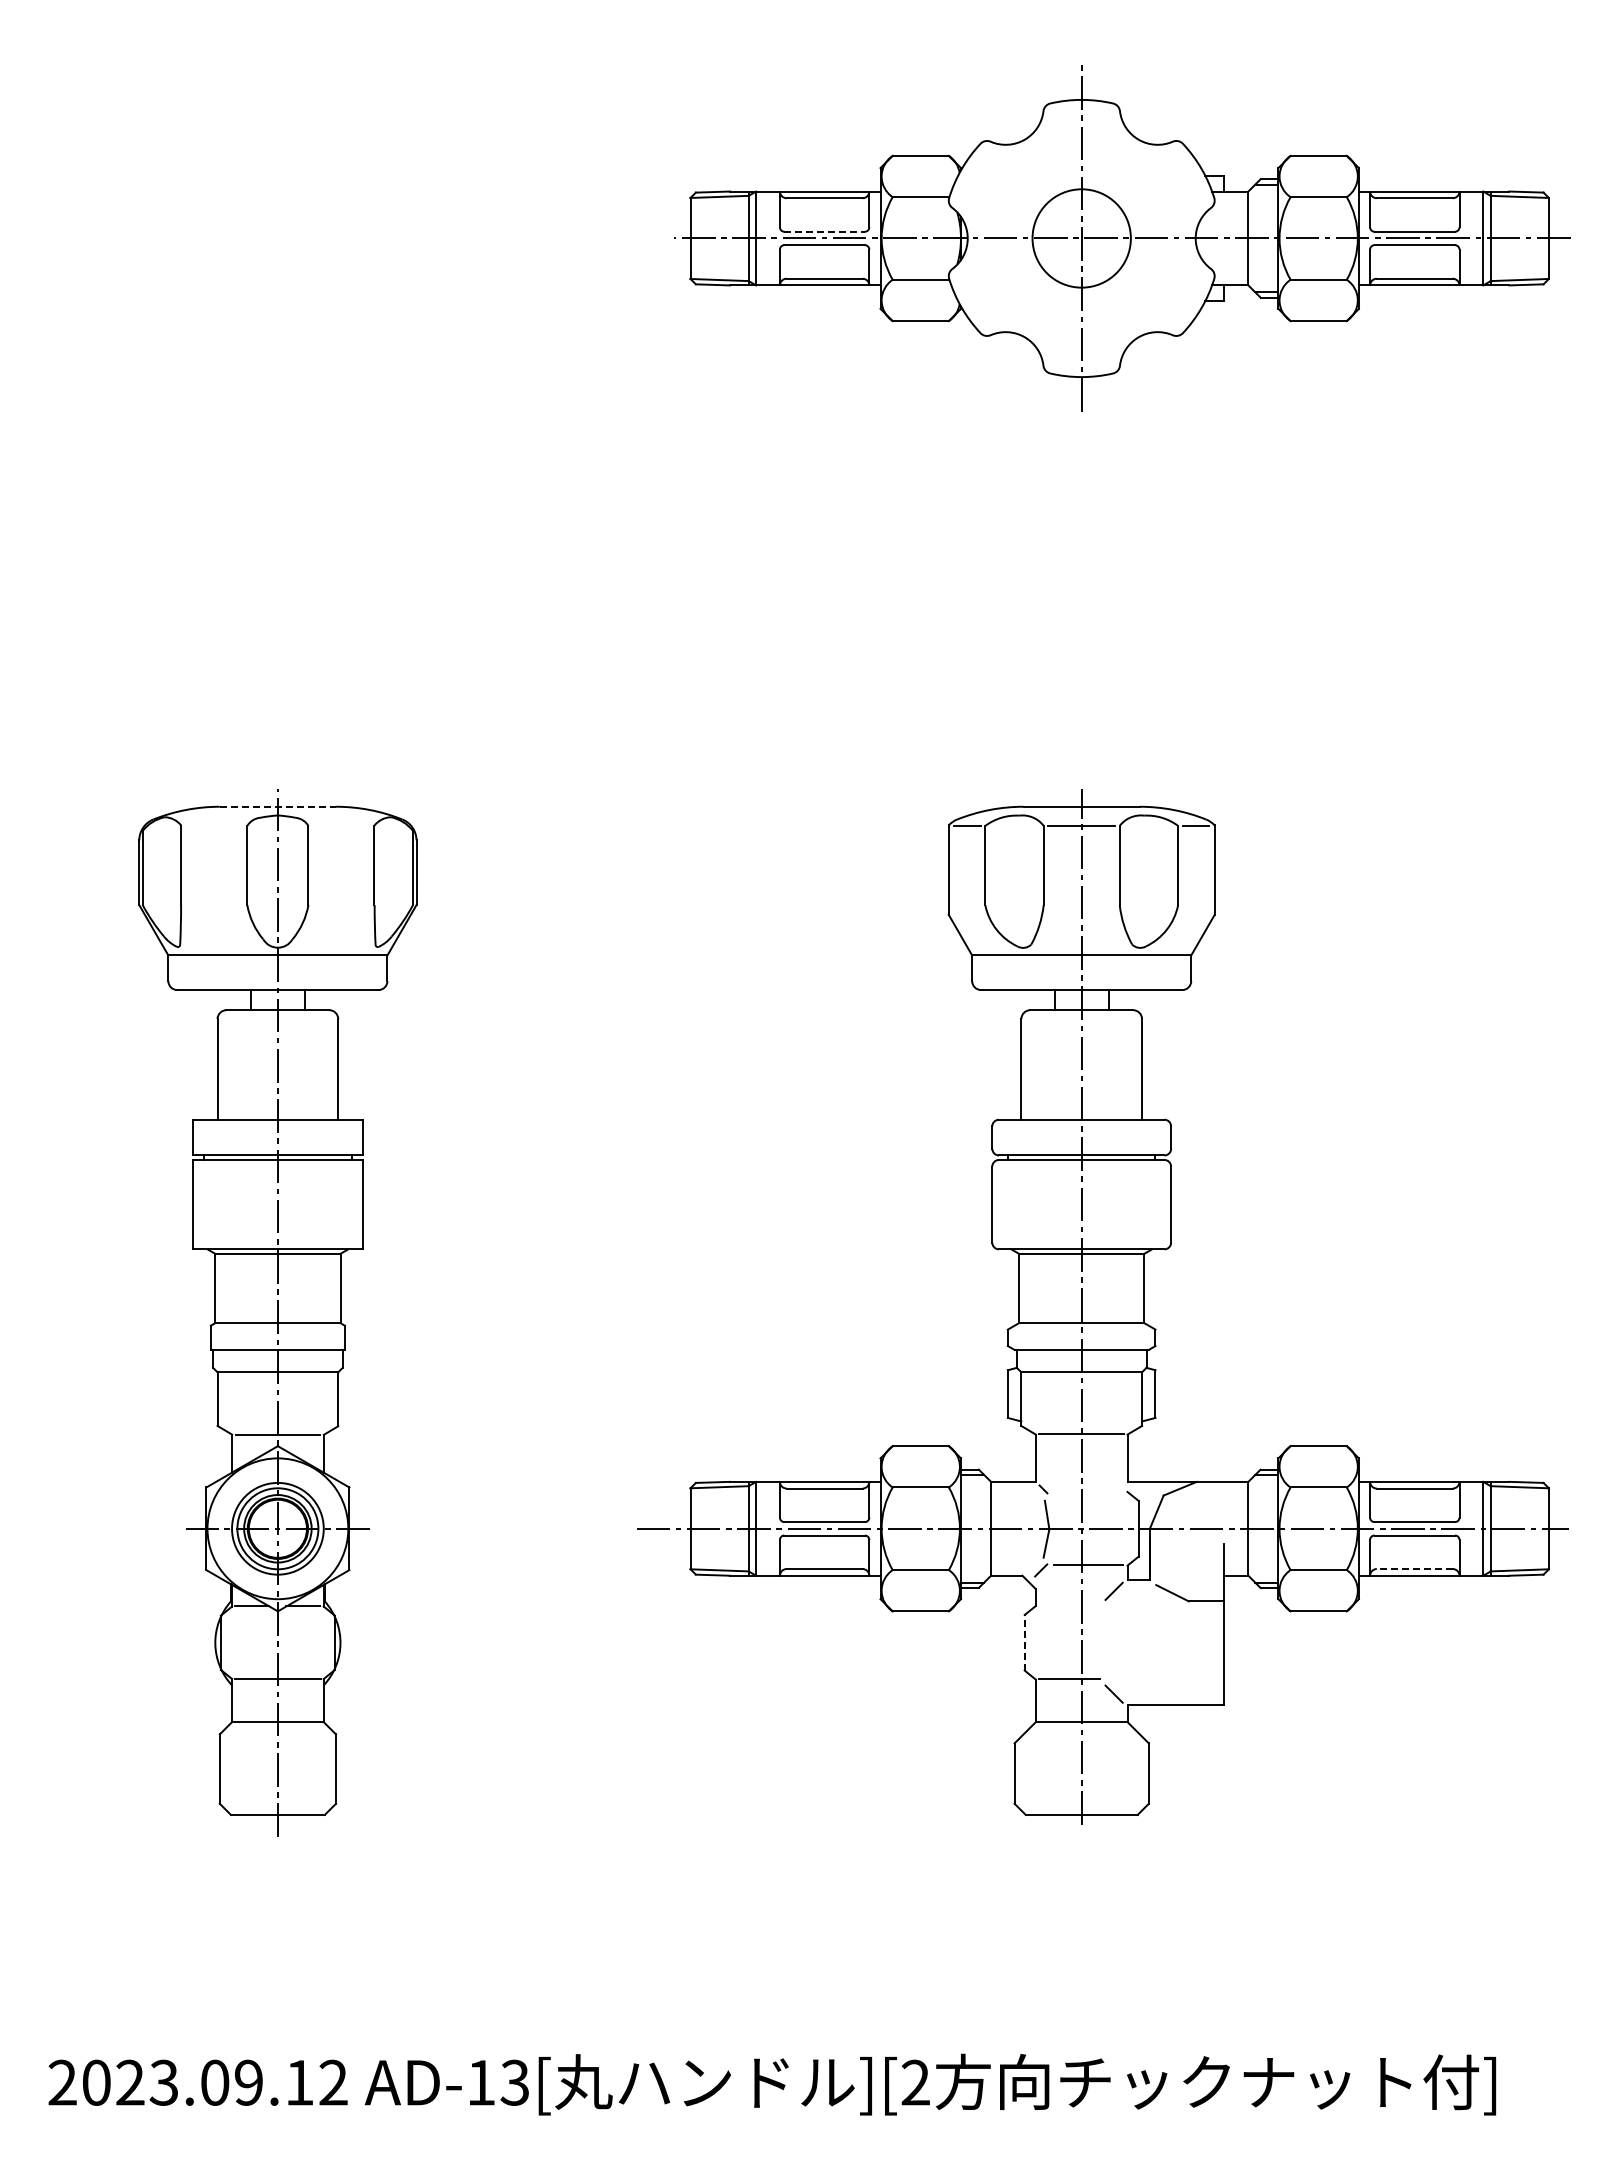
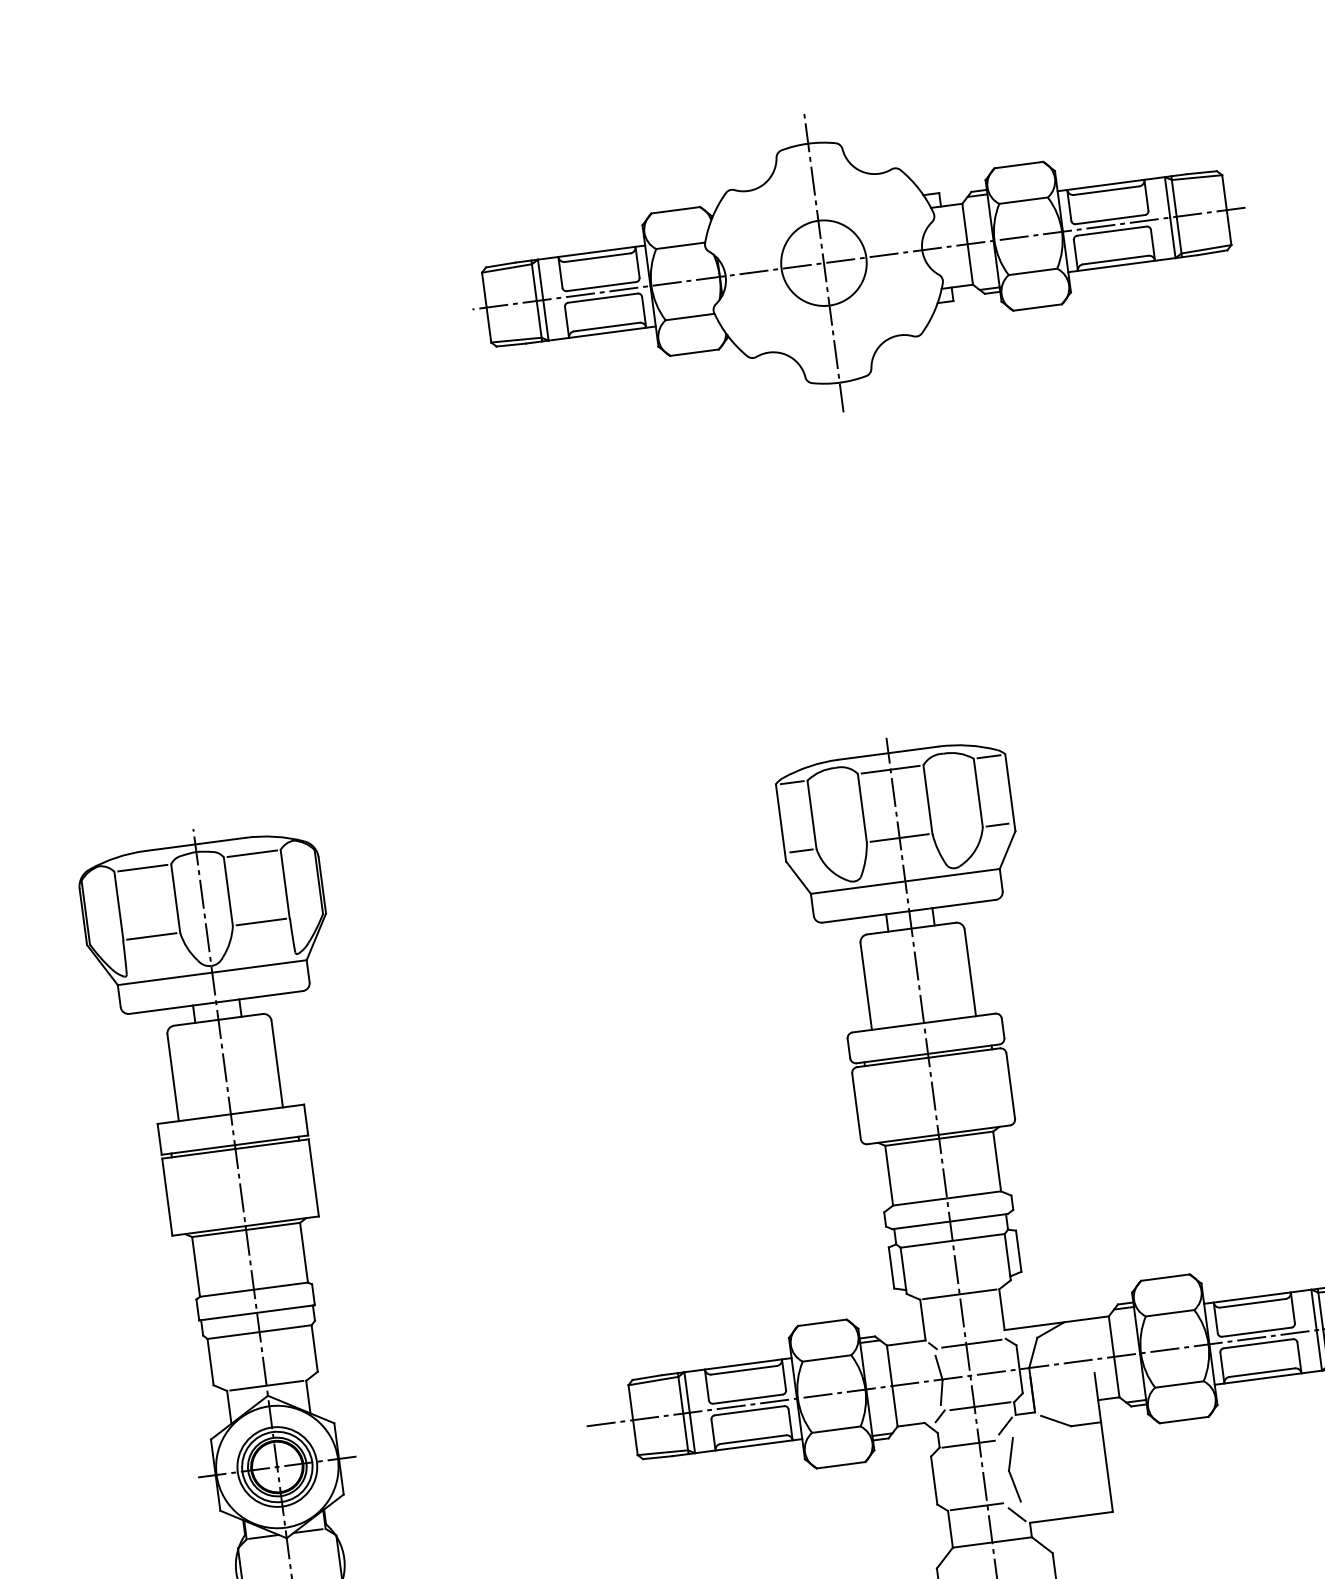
line: (825, 231) -> (602, 286), dashed -> solid
line: (278, 806) -> (195, 844), dashed -> solid
line: (213, 825) -> (141, 867), added
line: (341, 825) -> (252, 853), added
line: (213, 905) -> (151, 936), added
line: (341, 905) -> (261, 922), added
line: (967, 905) -> (801, 851), added
line: (1081, 905) -> (899, 838), added
line: (1194, 905) -> (996, 825), added
line: (1087, 1492) -> (971, 1343), added
line: (1414, 1569) -> (1262, 1373), dashed -> solid
line: (1069, 1606) -> (968, 1444), added
line: (1024, 1642) -> (934, 1480), dashed -> solid
part: (1115, 1642) -> (1012, 1469), added

